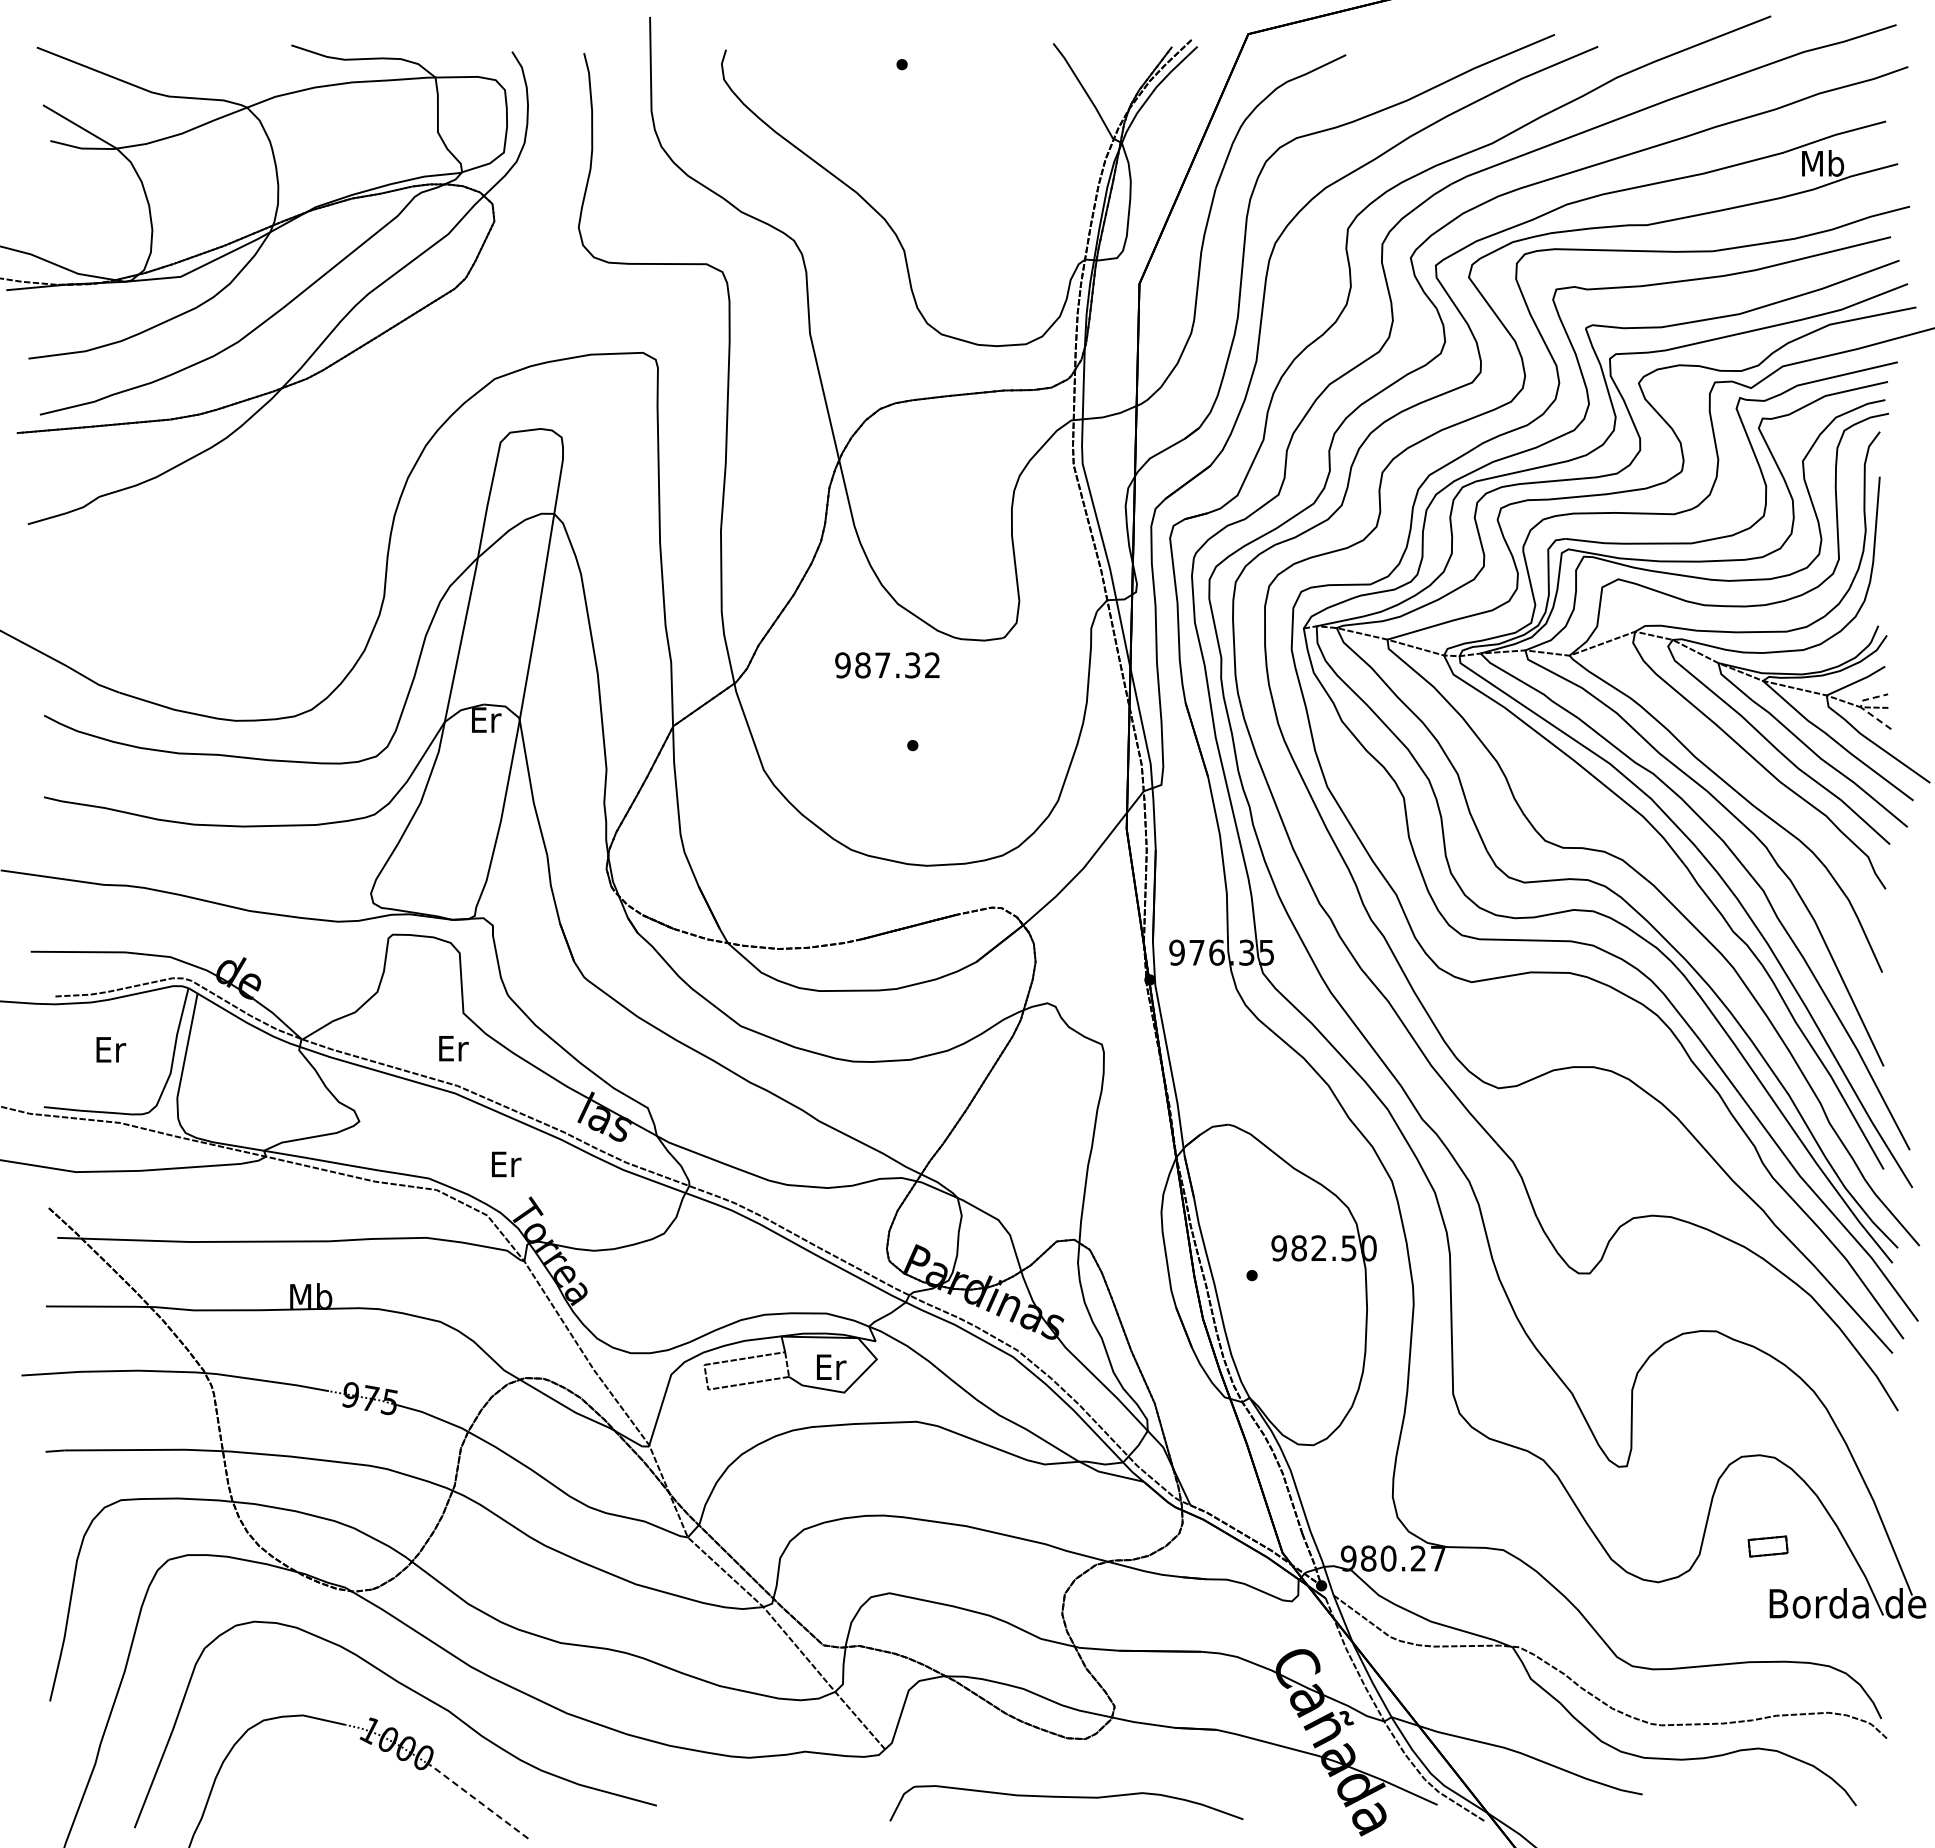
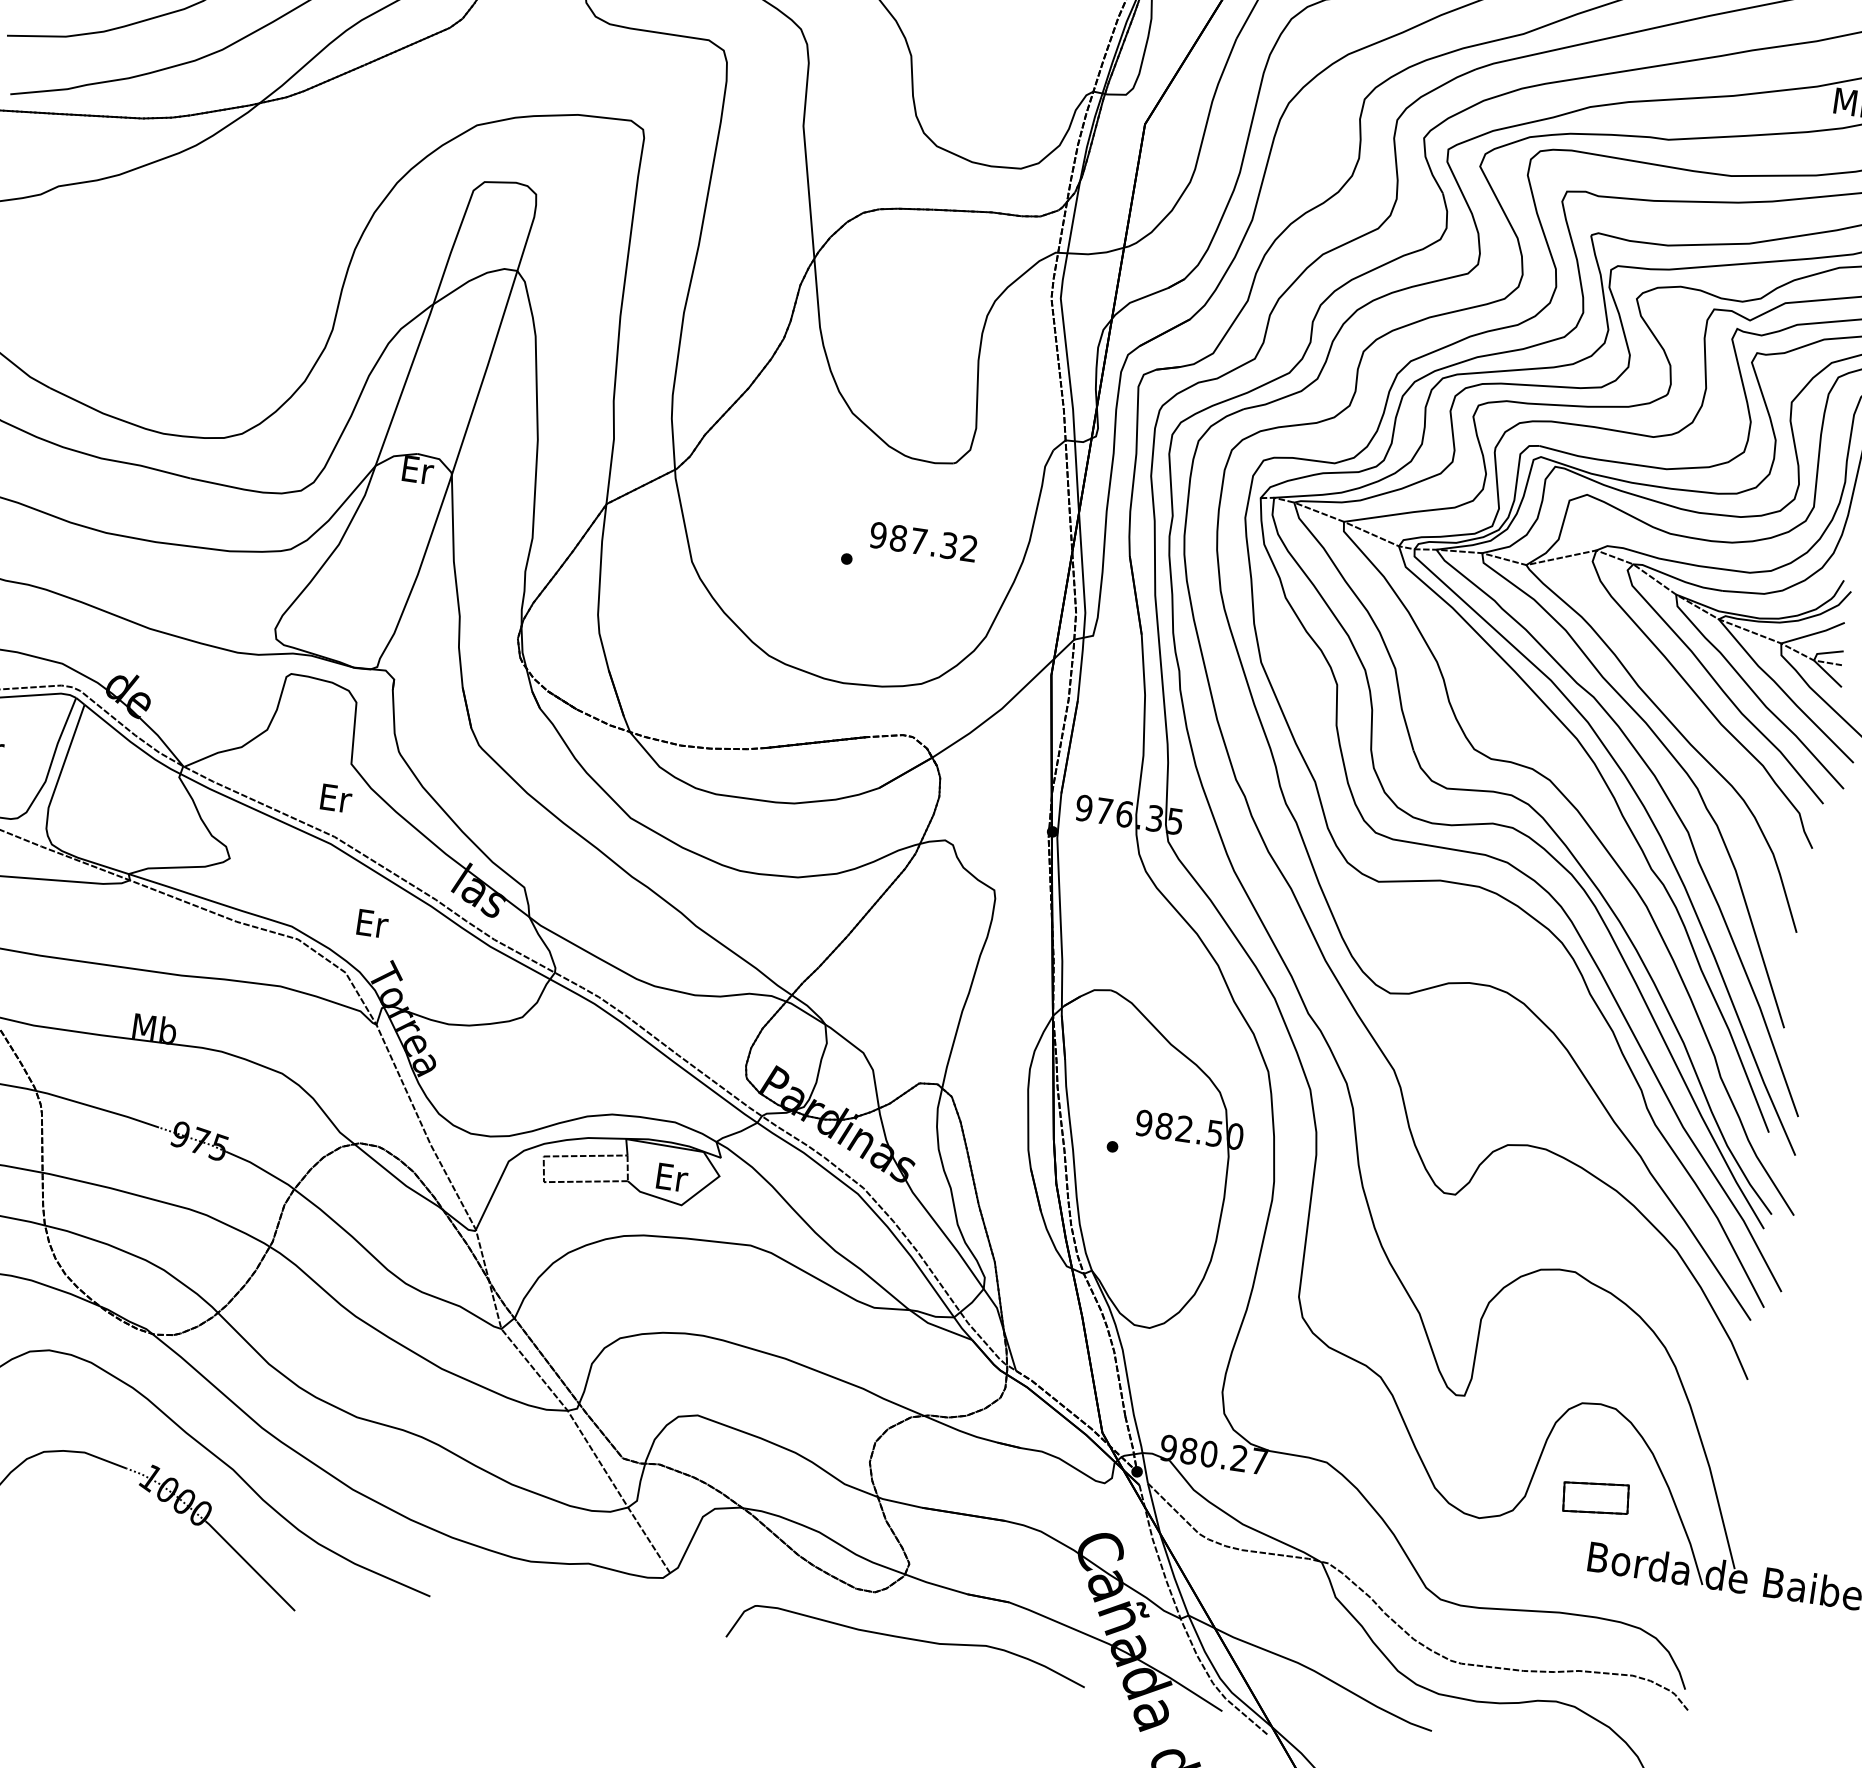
text: (887, 665) -> (923, 542), moved
line: (1860, 707) -> (1813, 660), dashed -> solid
part: (1767, 1546) -> (1595, 1497), size x1.67
curve: (1066, 1797) -> (908, 1639), moved
line: (478, 1801) -> (249, 1565), dashed -> solid

